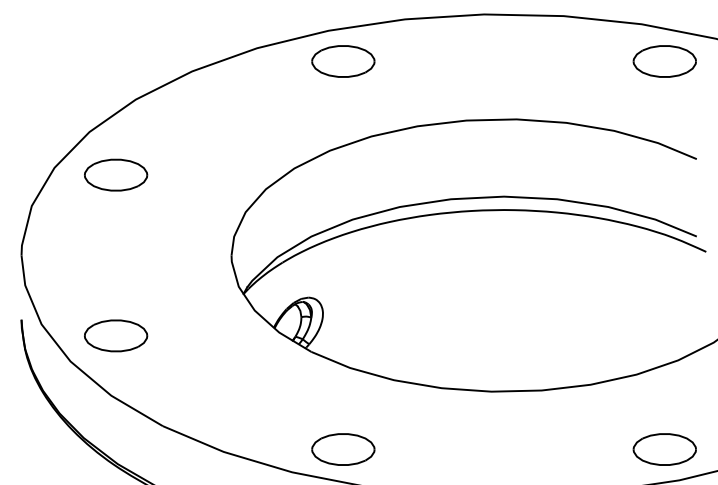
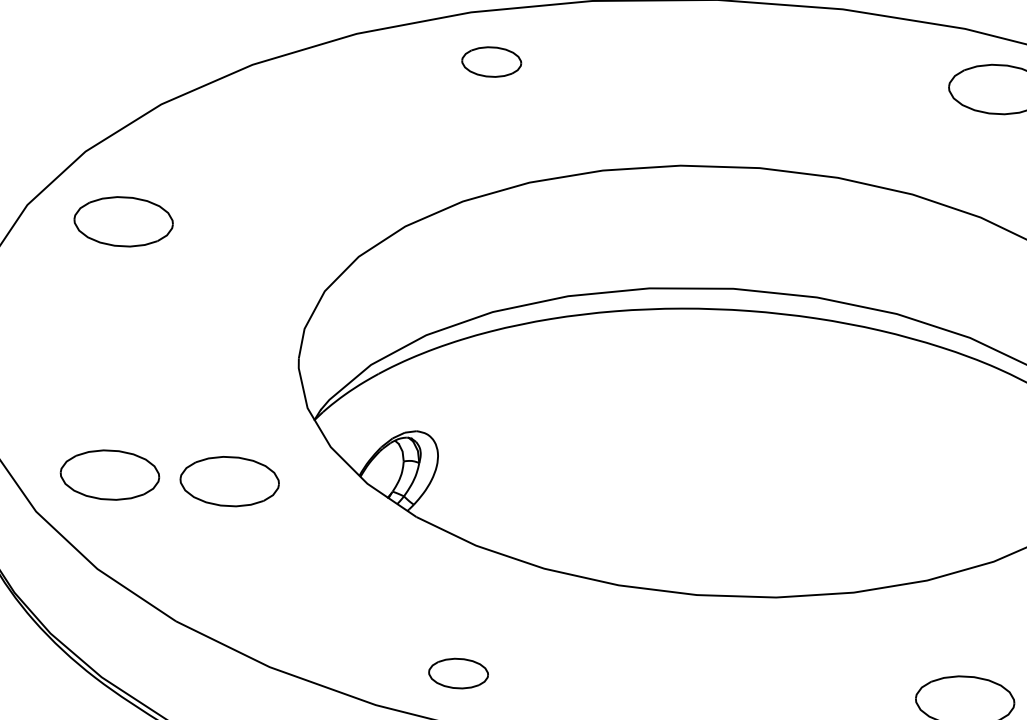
part: (343, 61) -> (491, 62), size x0.6
part: (192, 335) -> (230, 481), added
part: (343, 449) -> (458, 673), size x0.6

